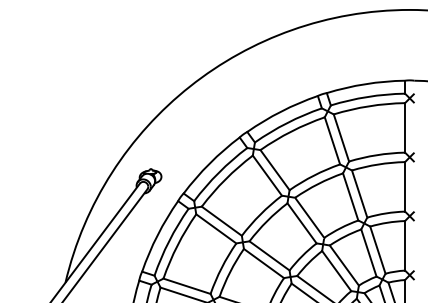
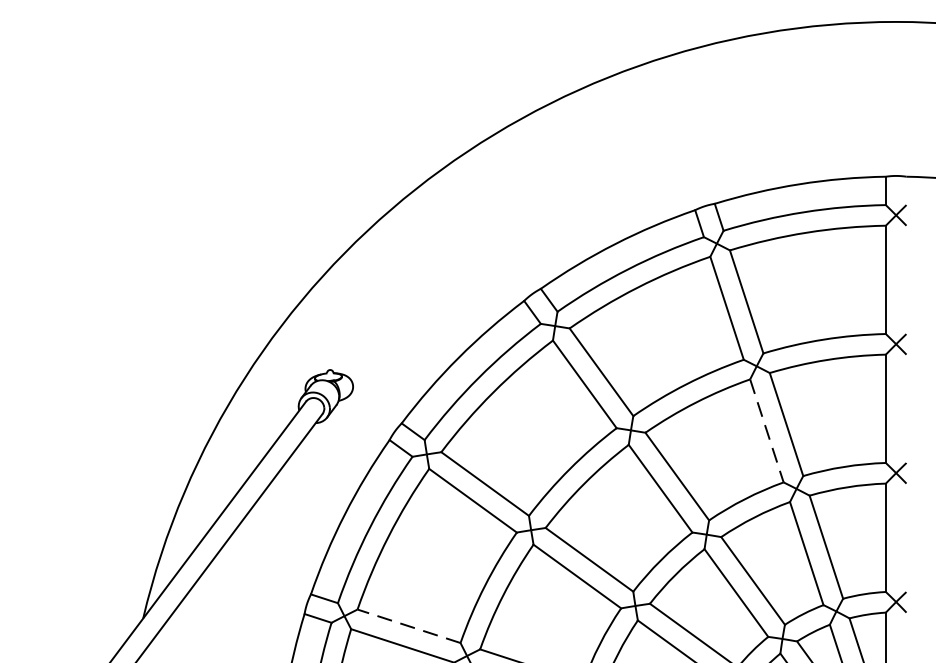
line: (350, 196) -> (766, 429), solid -> dashed
line: (187, 286) -> (410, 626), solid -> dashed

